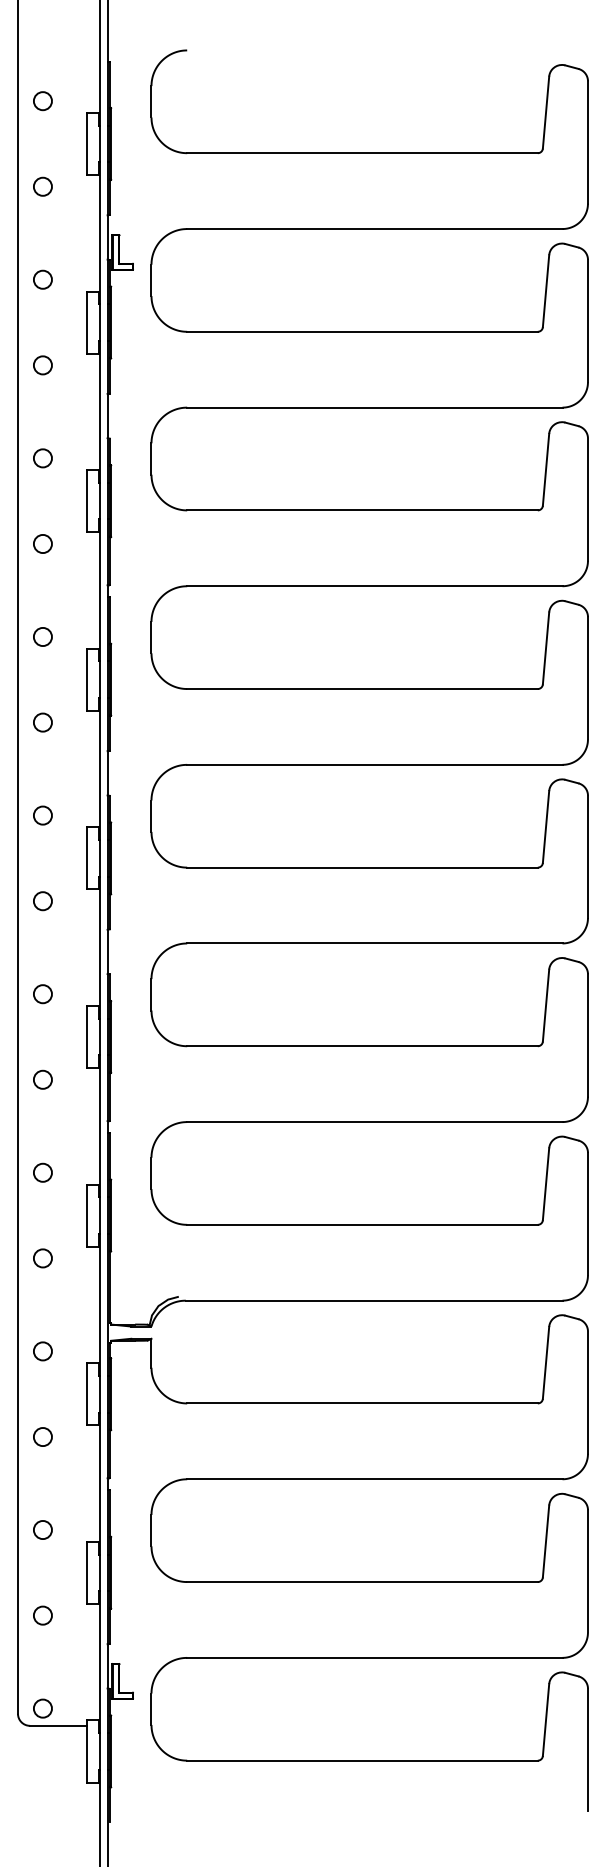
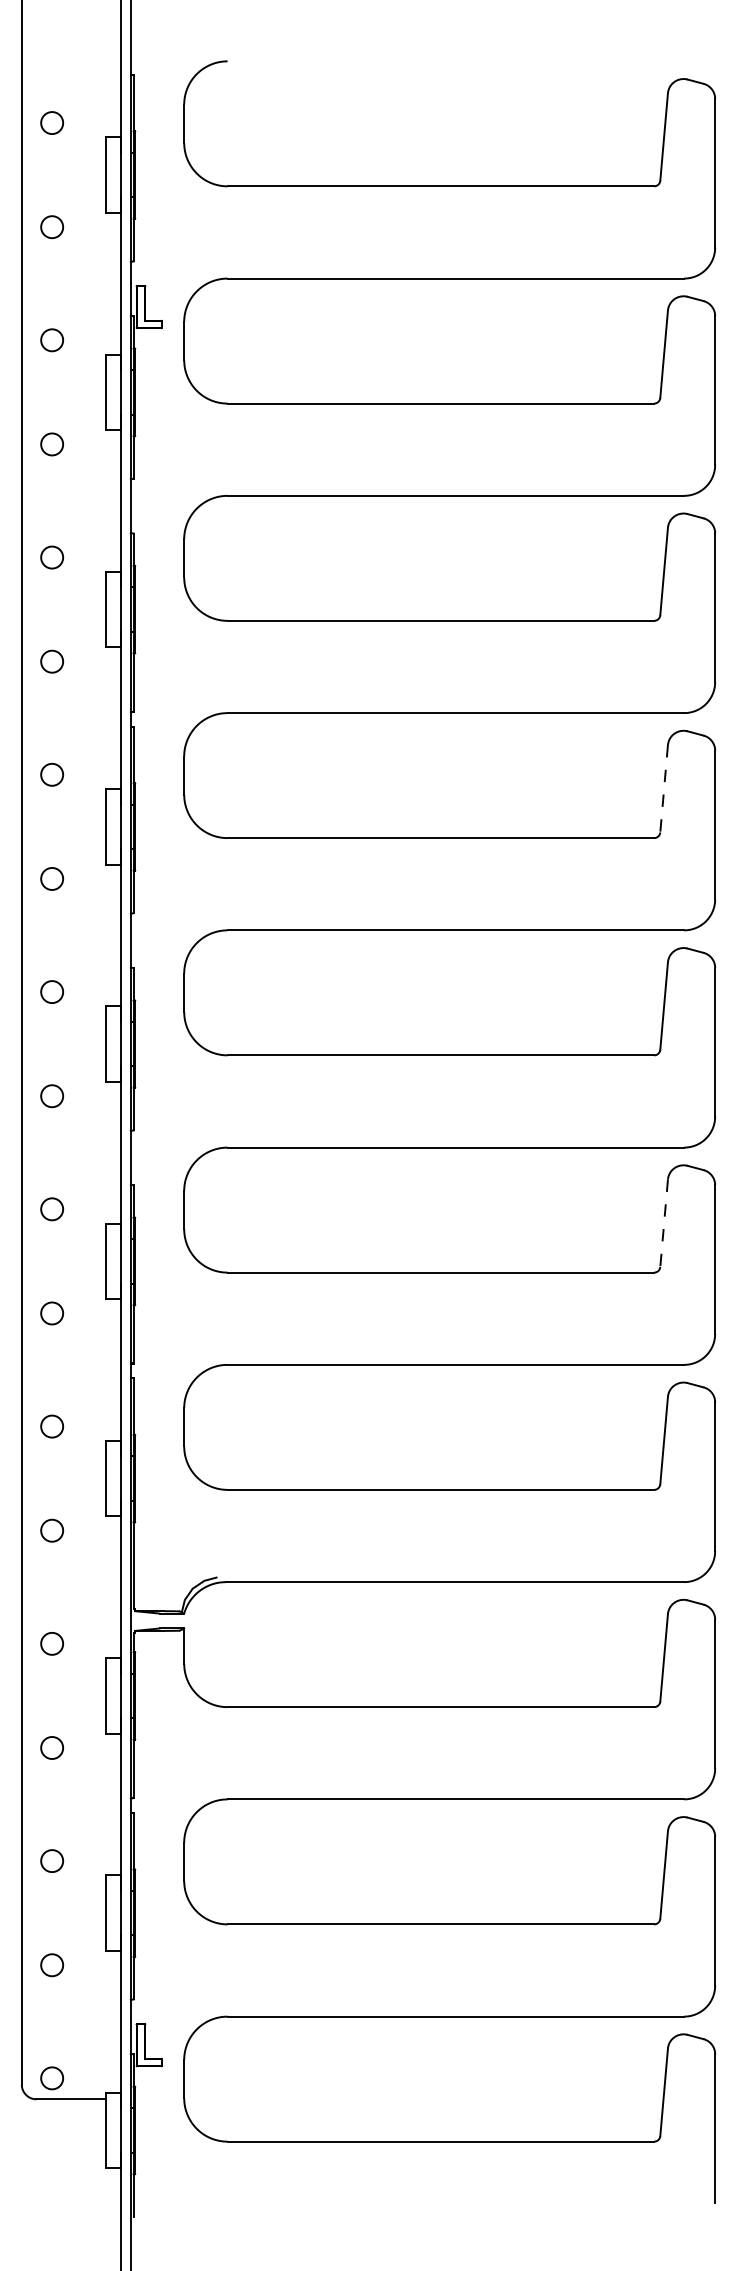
line: (545, 648) -> (663, 788), solid -> dashed
line: (545, 1006) -> (663, 1224), solid -> dashed

